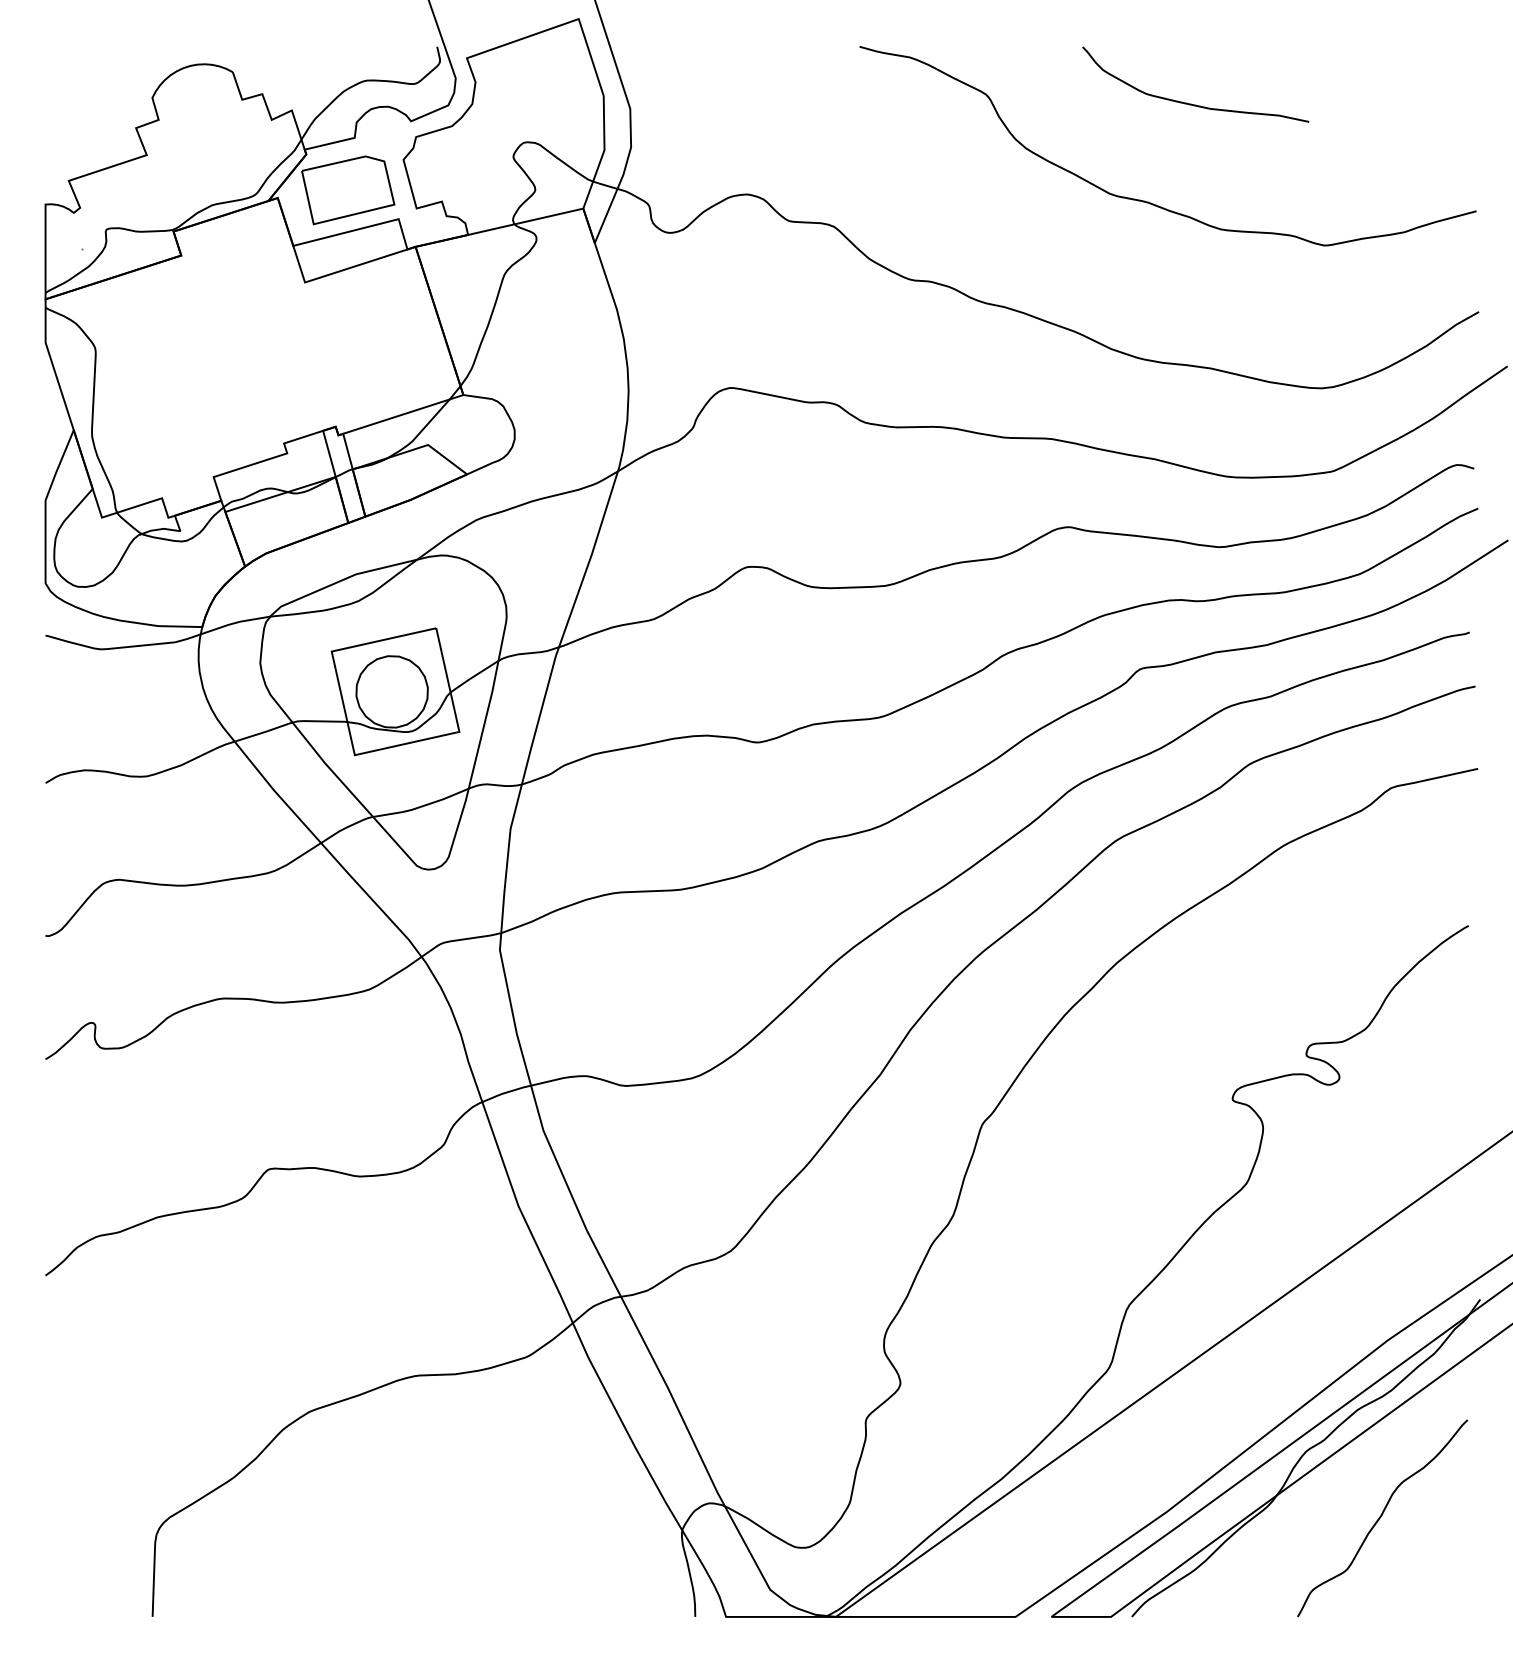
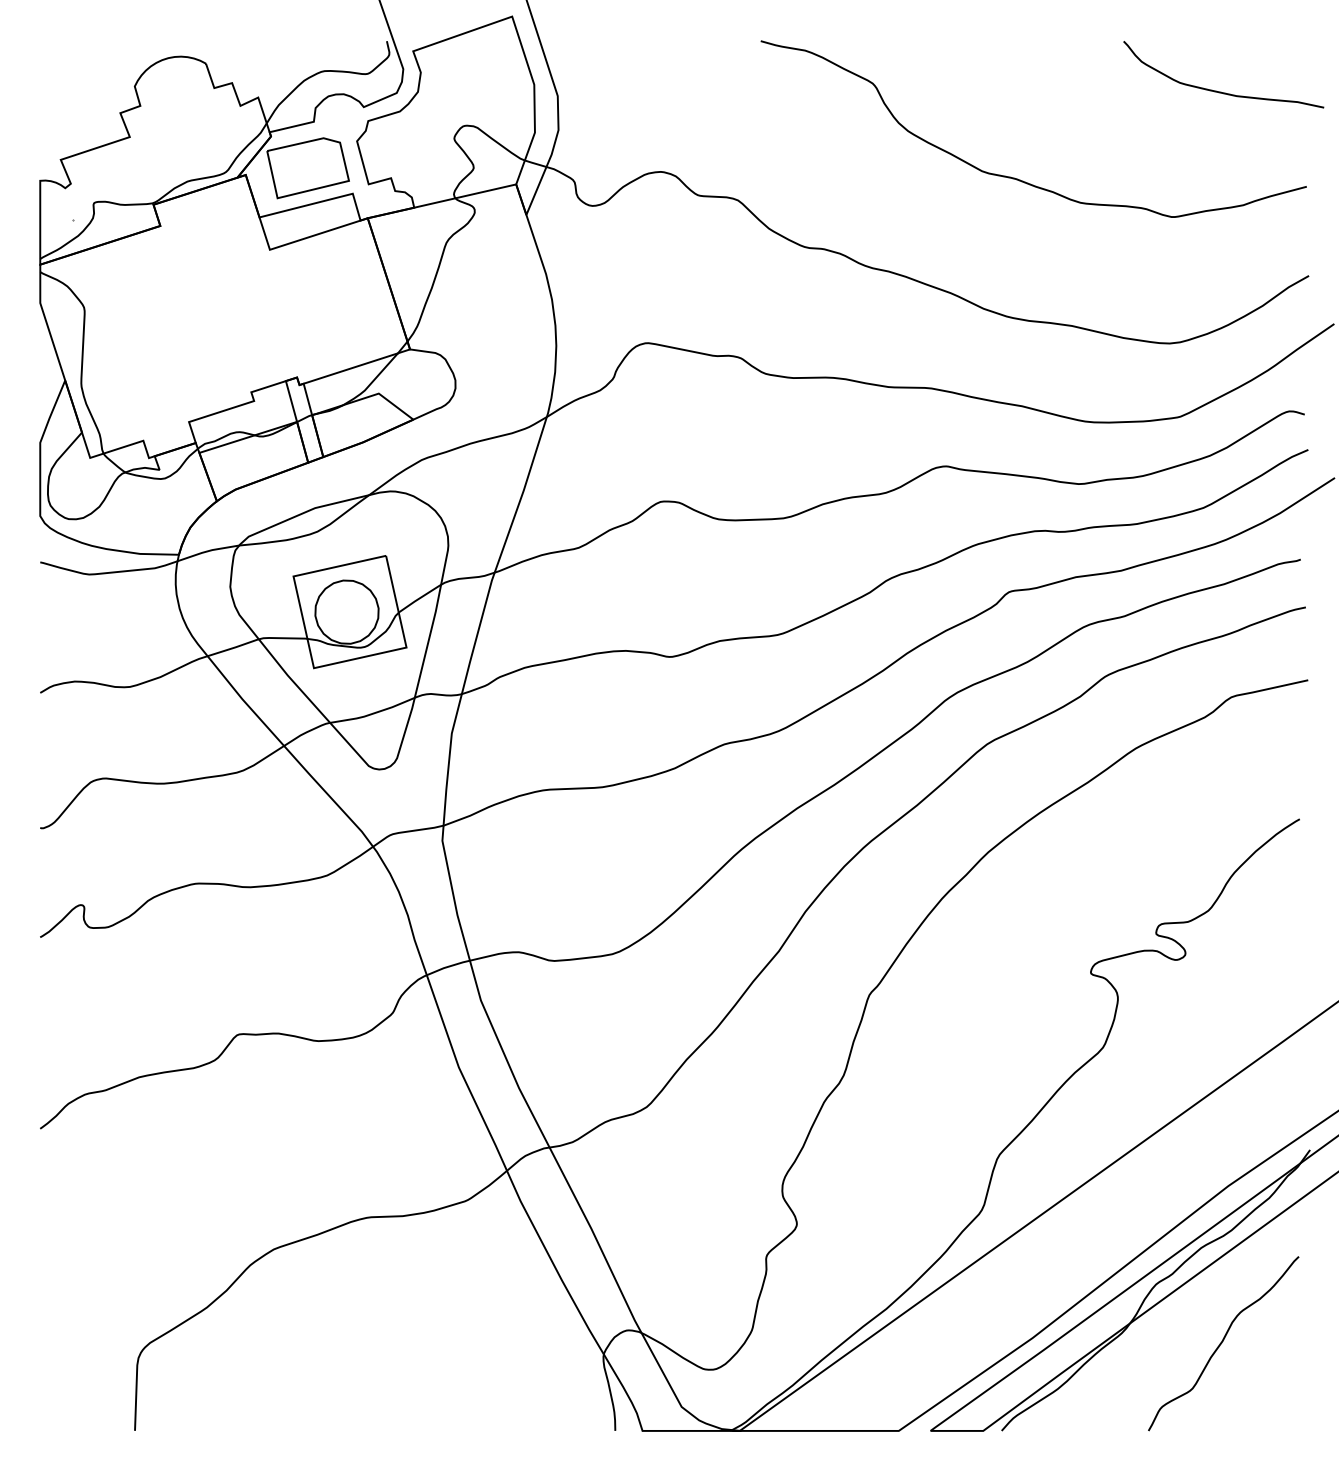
curve: (1191, 103) -> (1220, 91), moved

